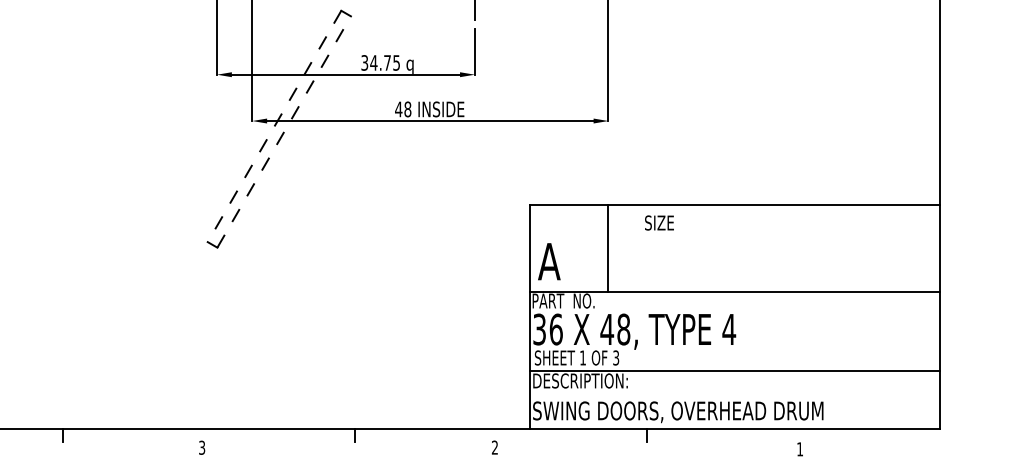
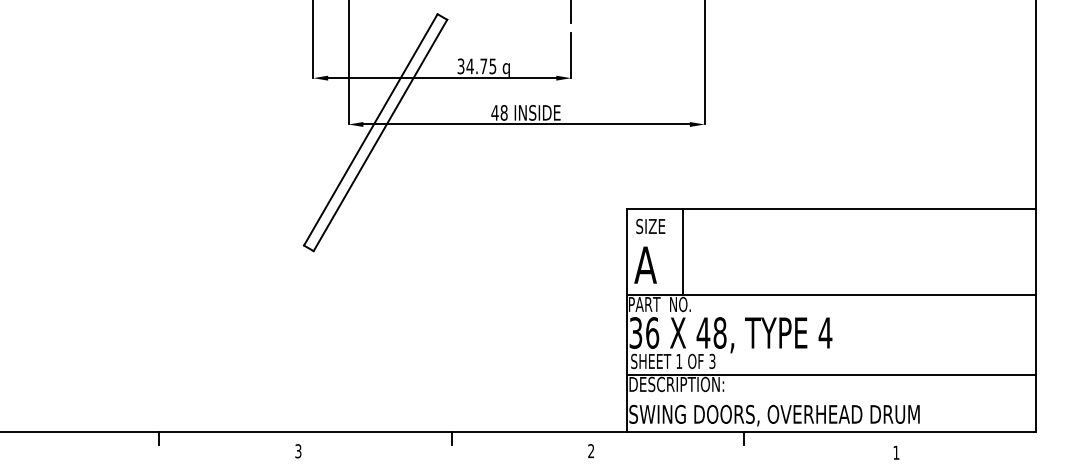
line: (274, 126) -> (370, 129), dashed -> solid
line: (284, 132) -> (380, 135), dashed -> solid
text: (659, 223) -> (650, 226), moved
line: (608, 248) -> (683, 251), moved

